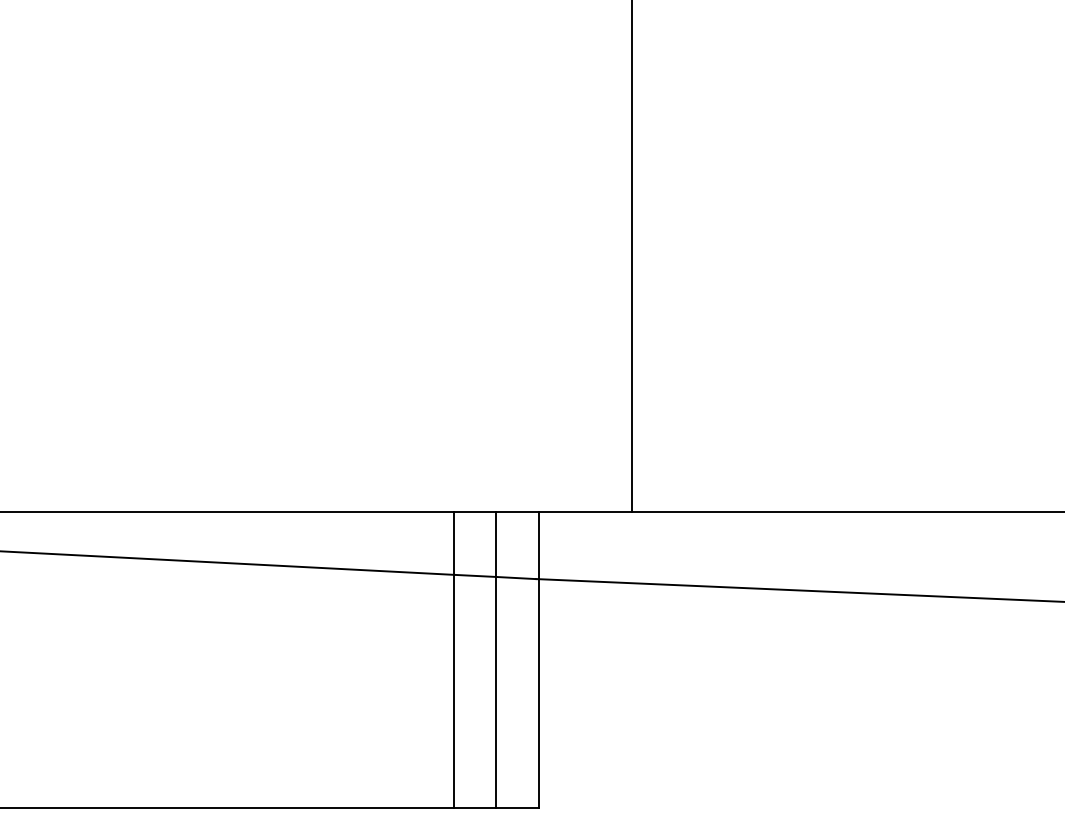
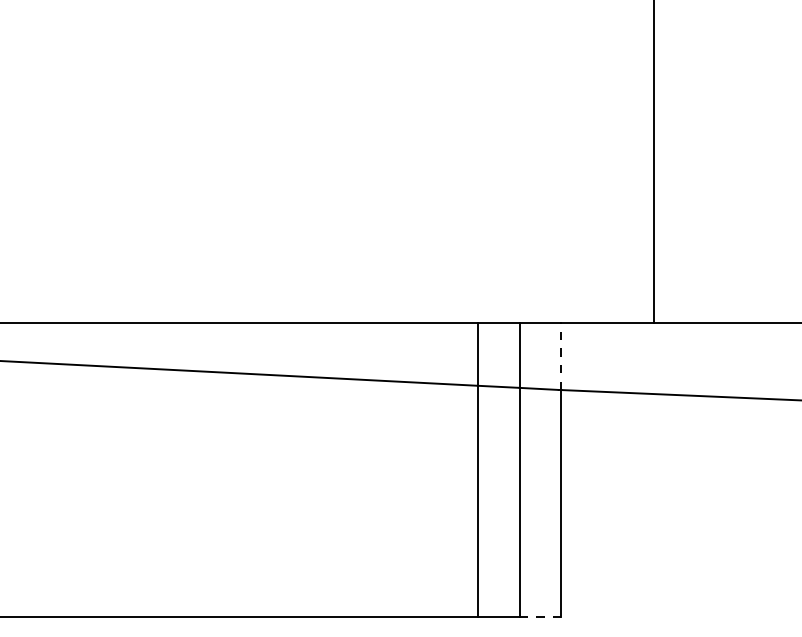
line: (538, 545) -> (561, 356), solid -> dashed
line: (517, 807) -> (540, 616), solid -> dashed

